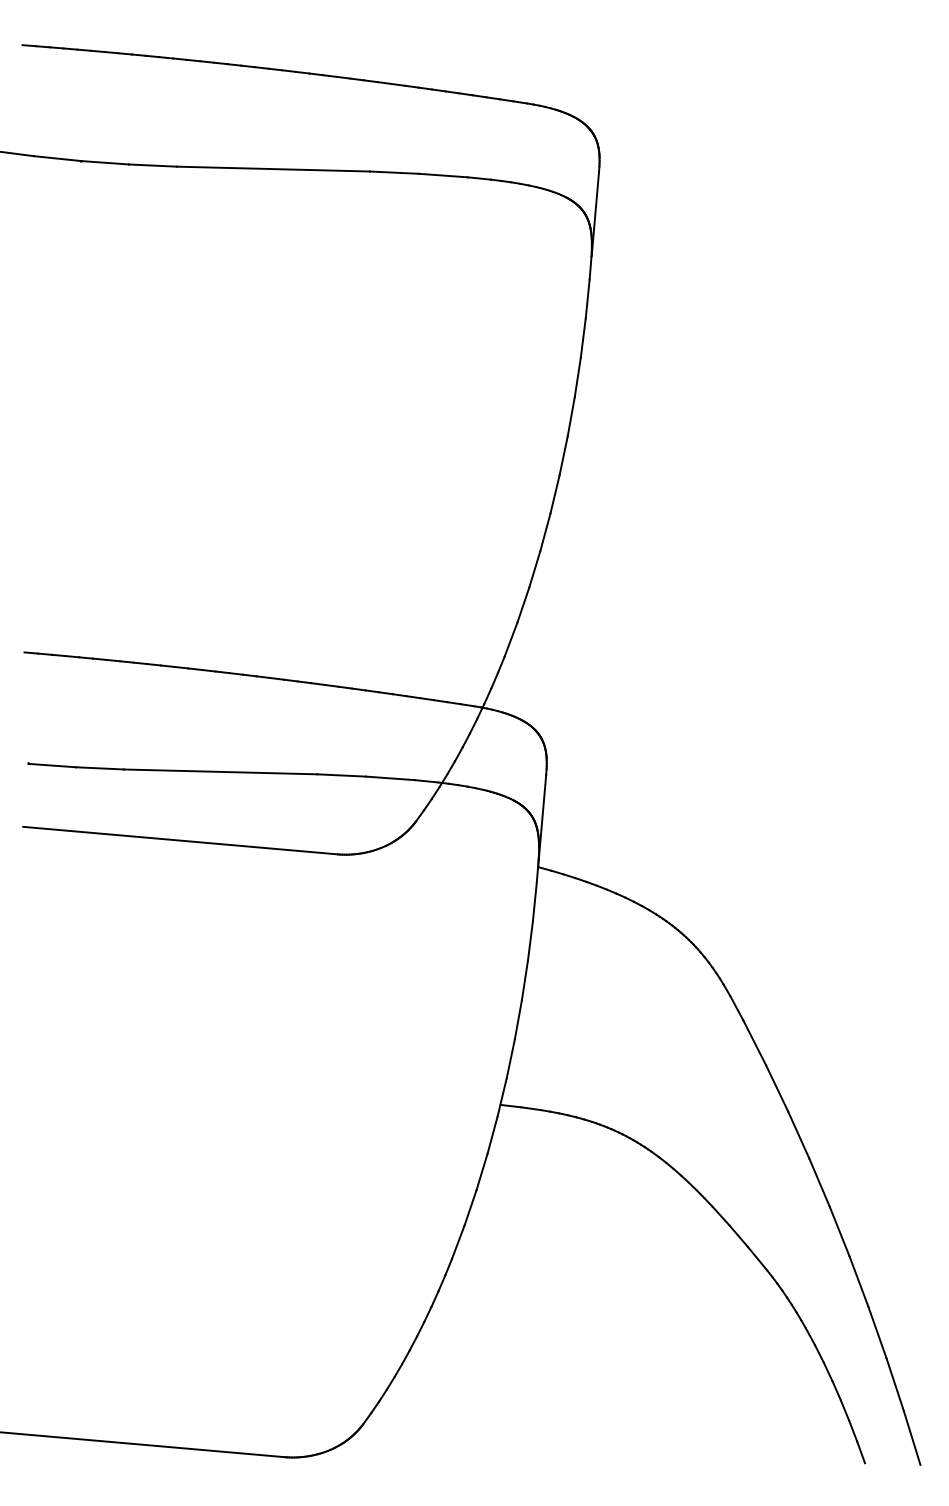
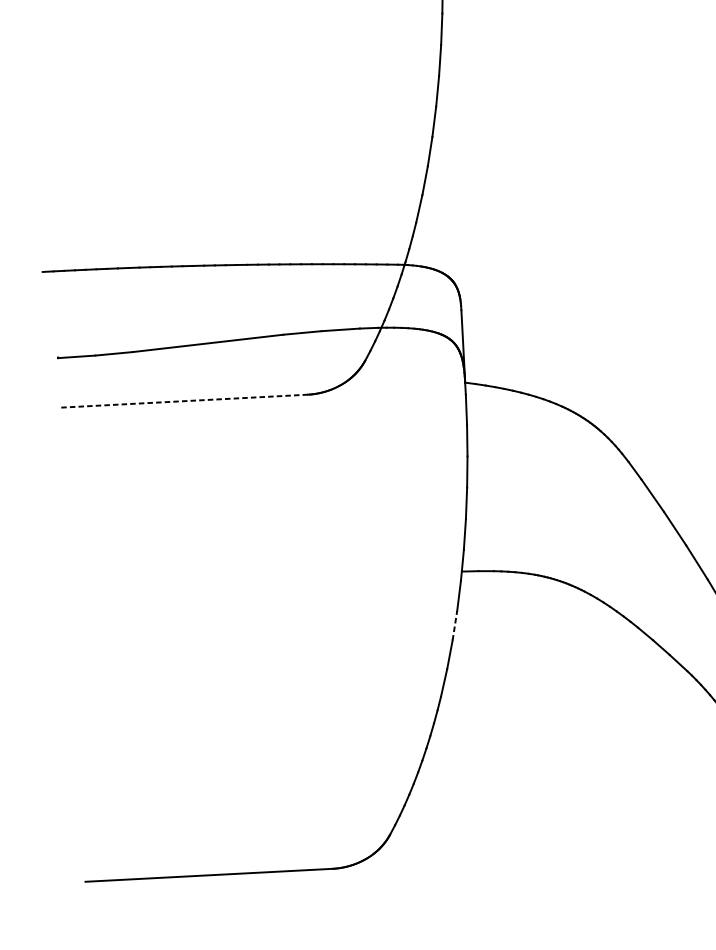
line: (180, 840) -> (184, 401), solid -> dashed
line: (482, 1171) -> (455, 625), solid -> dashed

